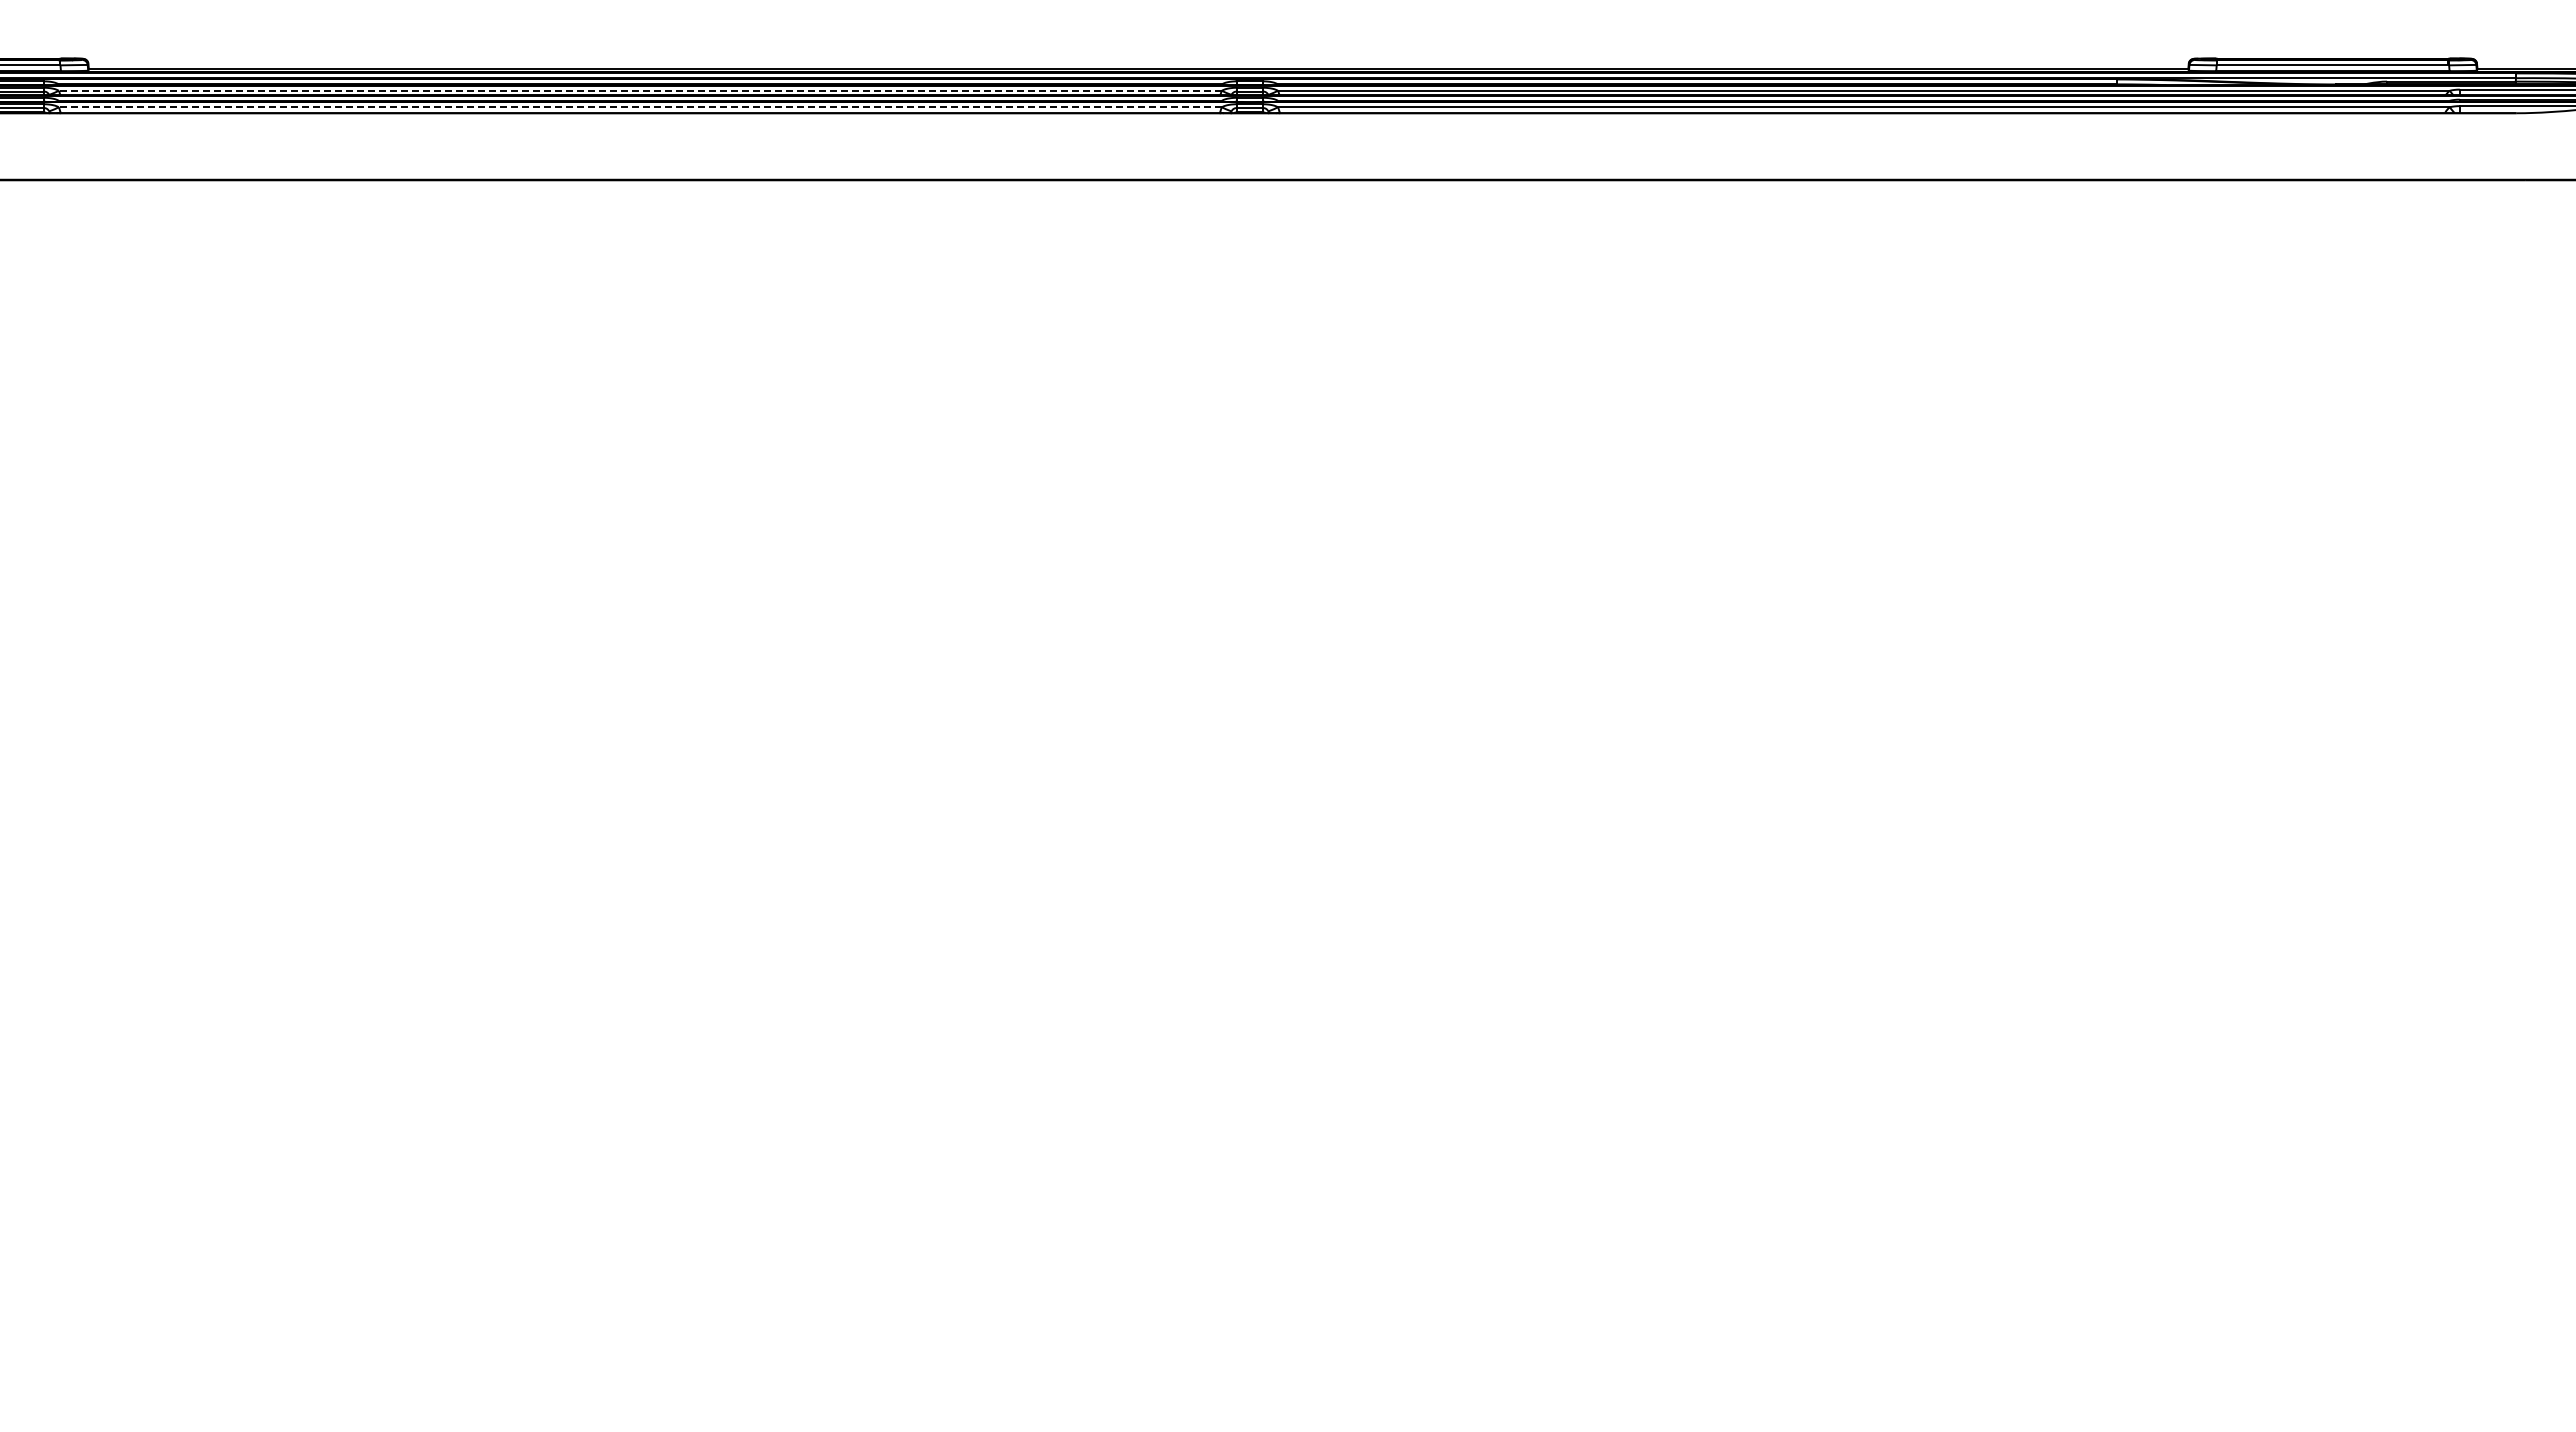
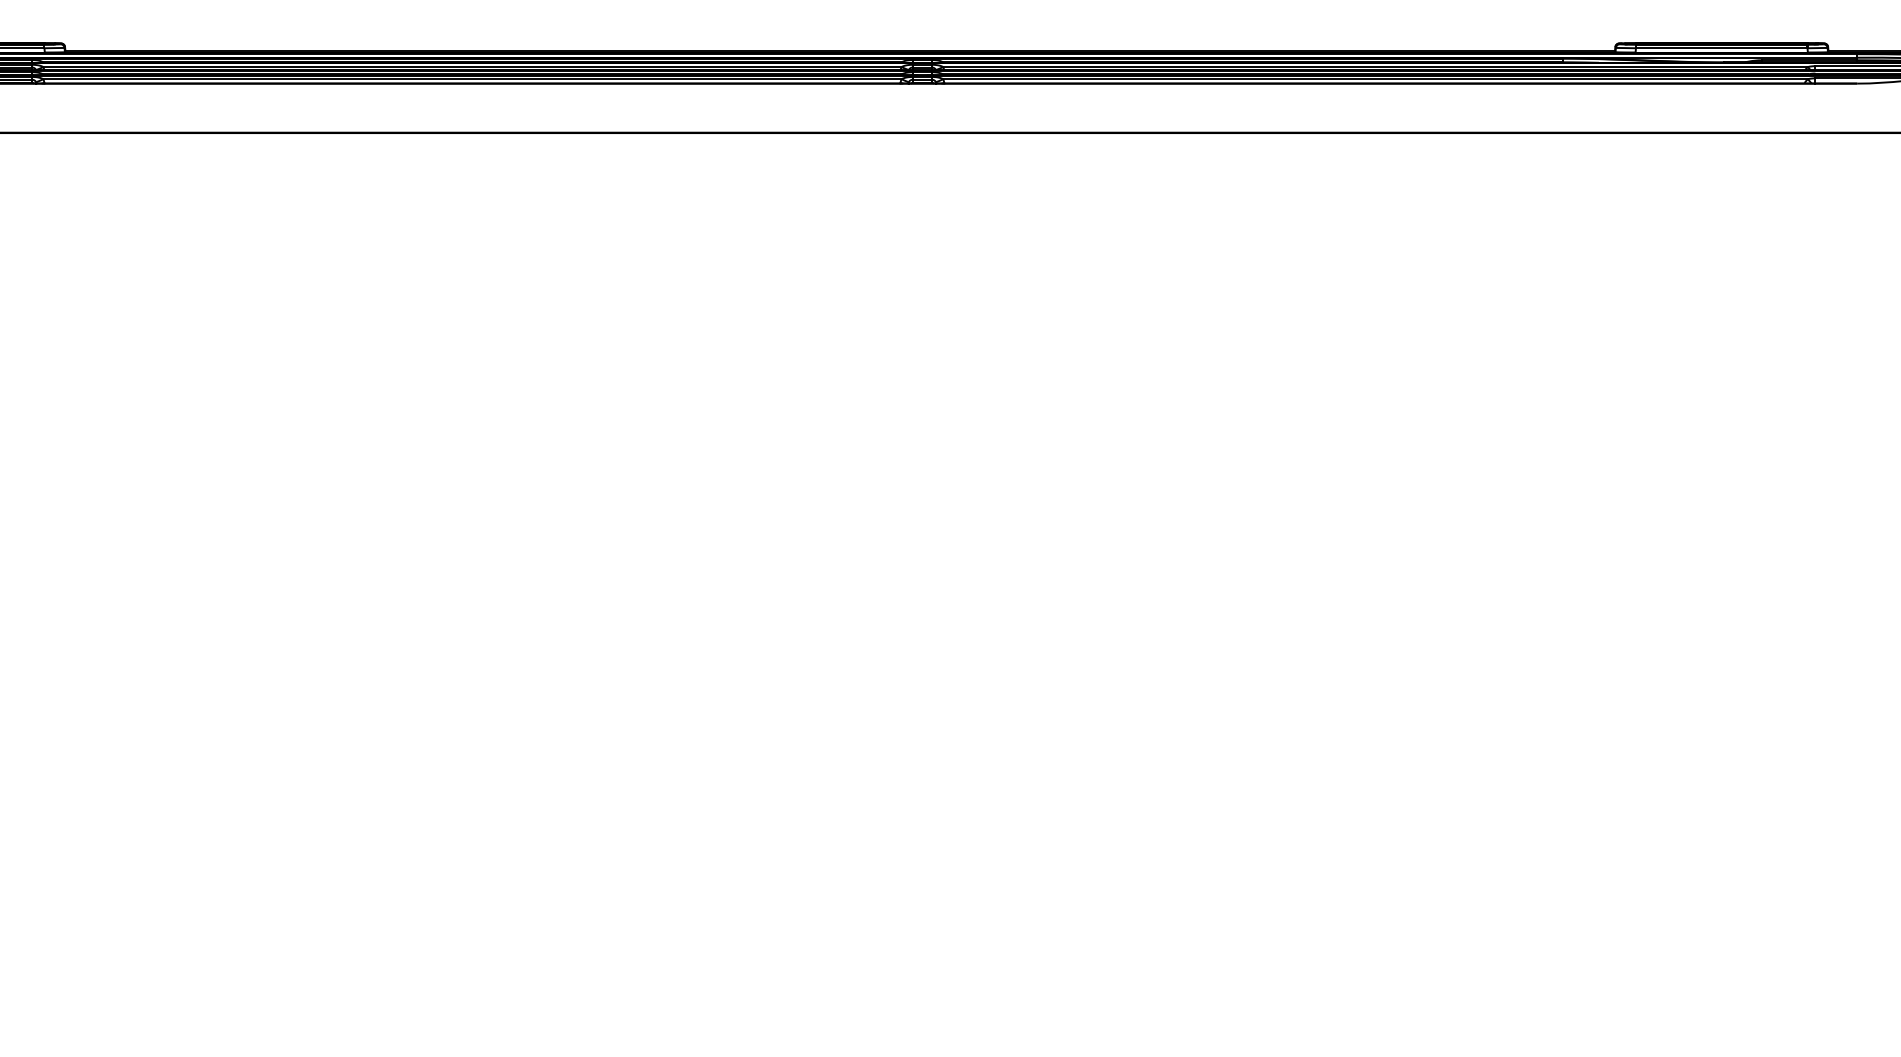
line: (640, 90) -> (472, 66), dashed -> solid
line: (640, 107) -> (472, 79), dashed -> solid

